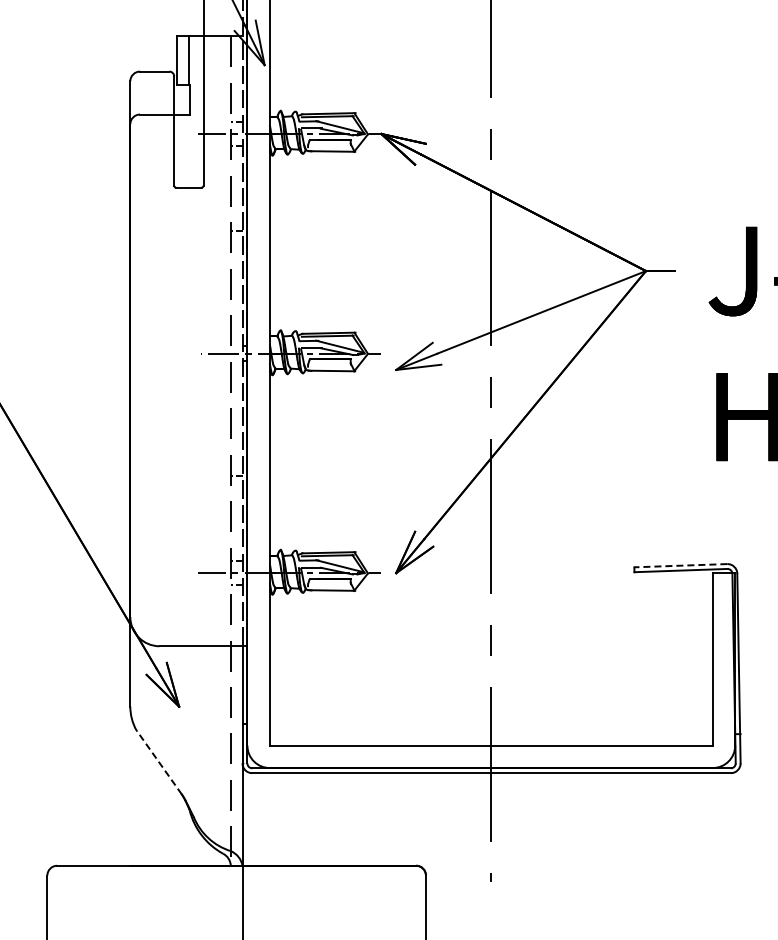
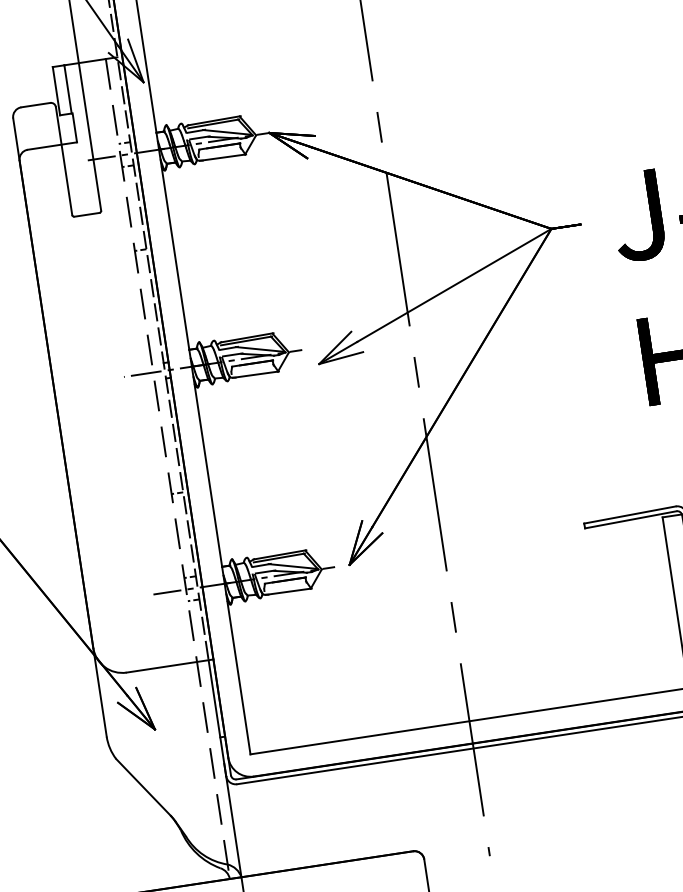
line: (680, 565) -> (629, 514), dashed -> solid
line: (158, 761) -> (142, 786), dashed -> solid

